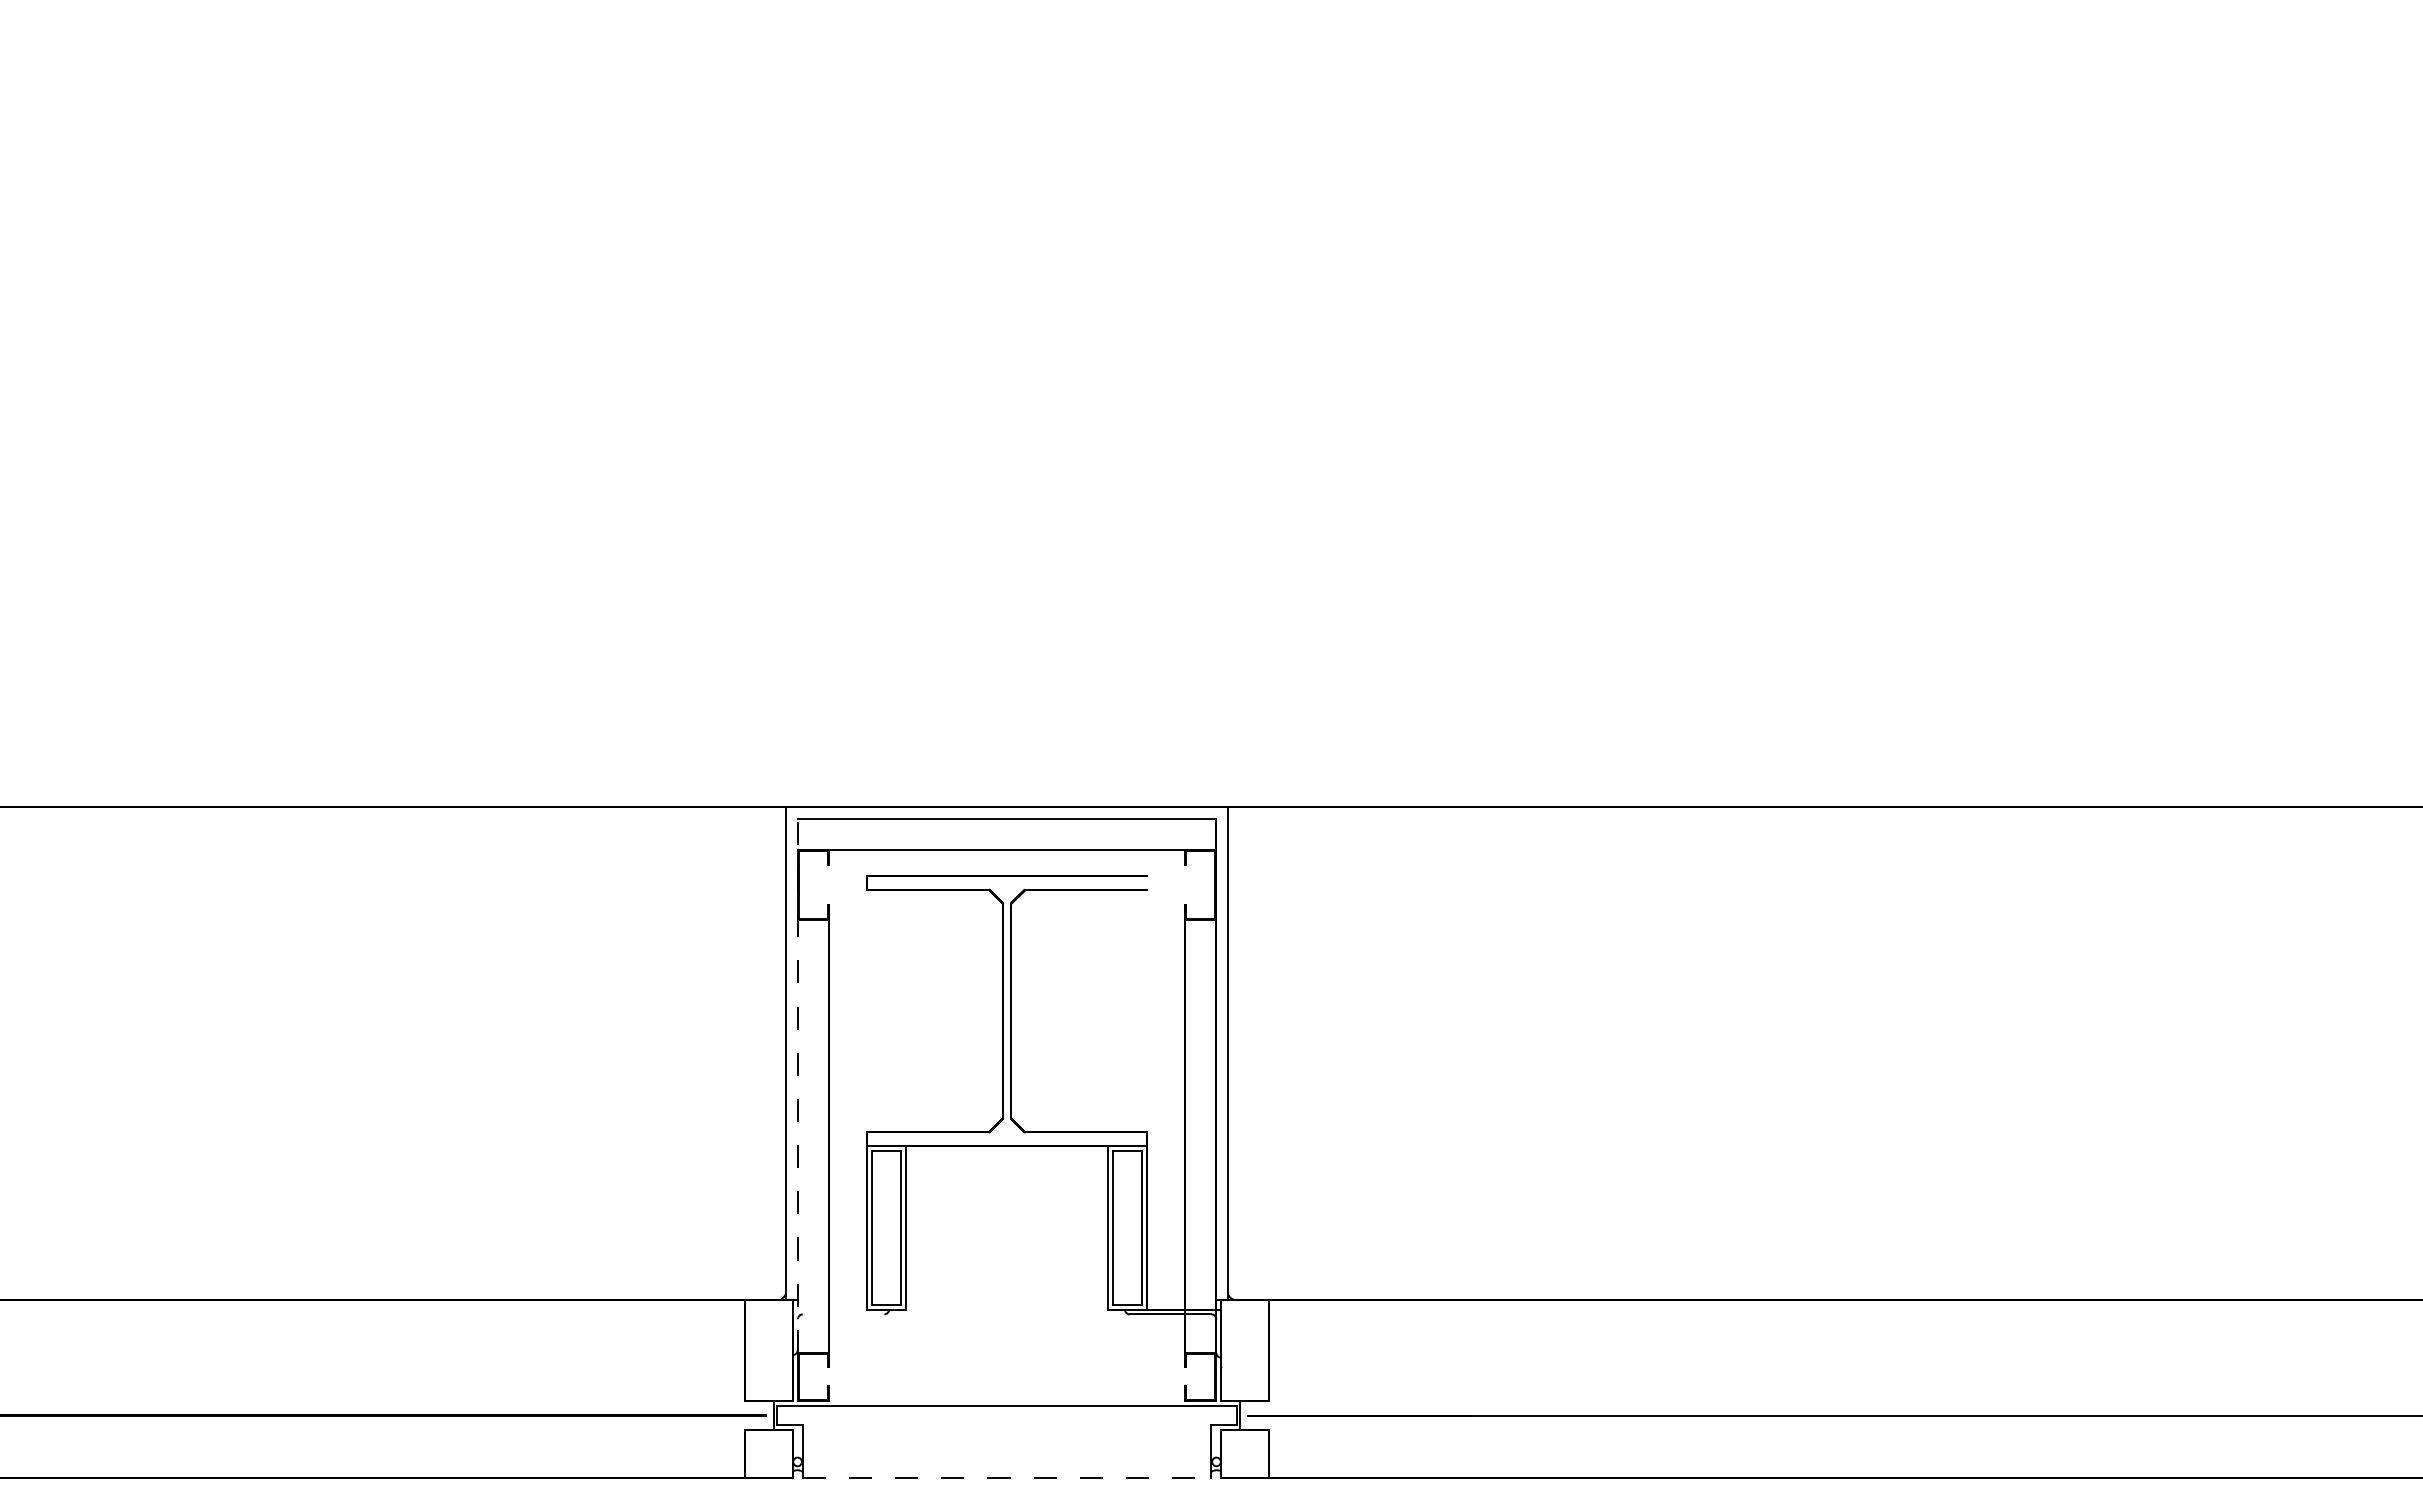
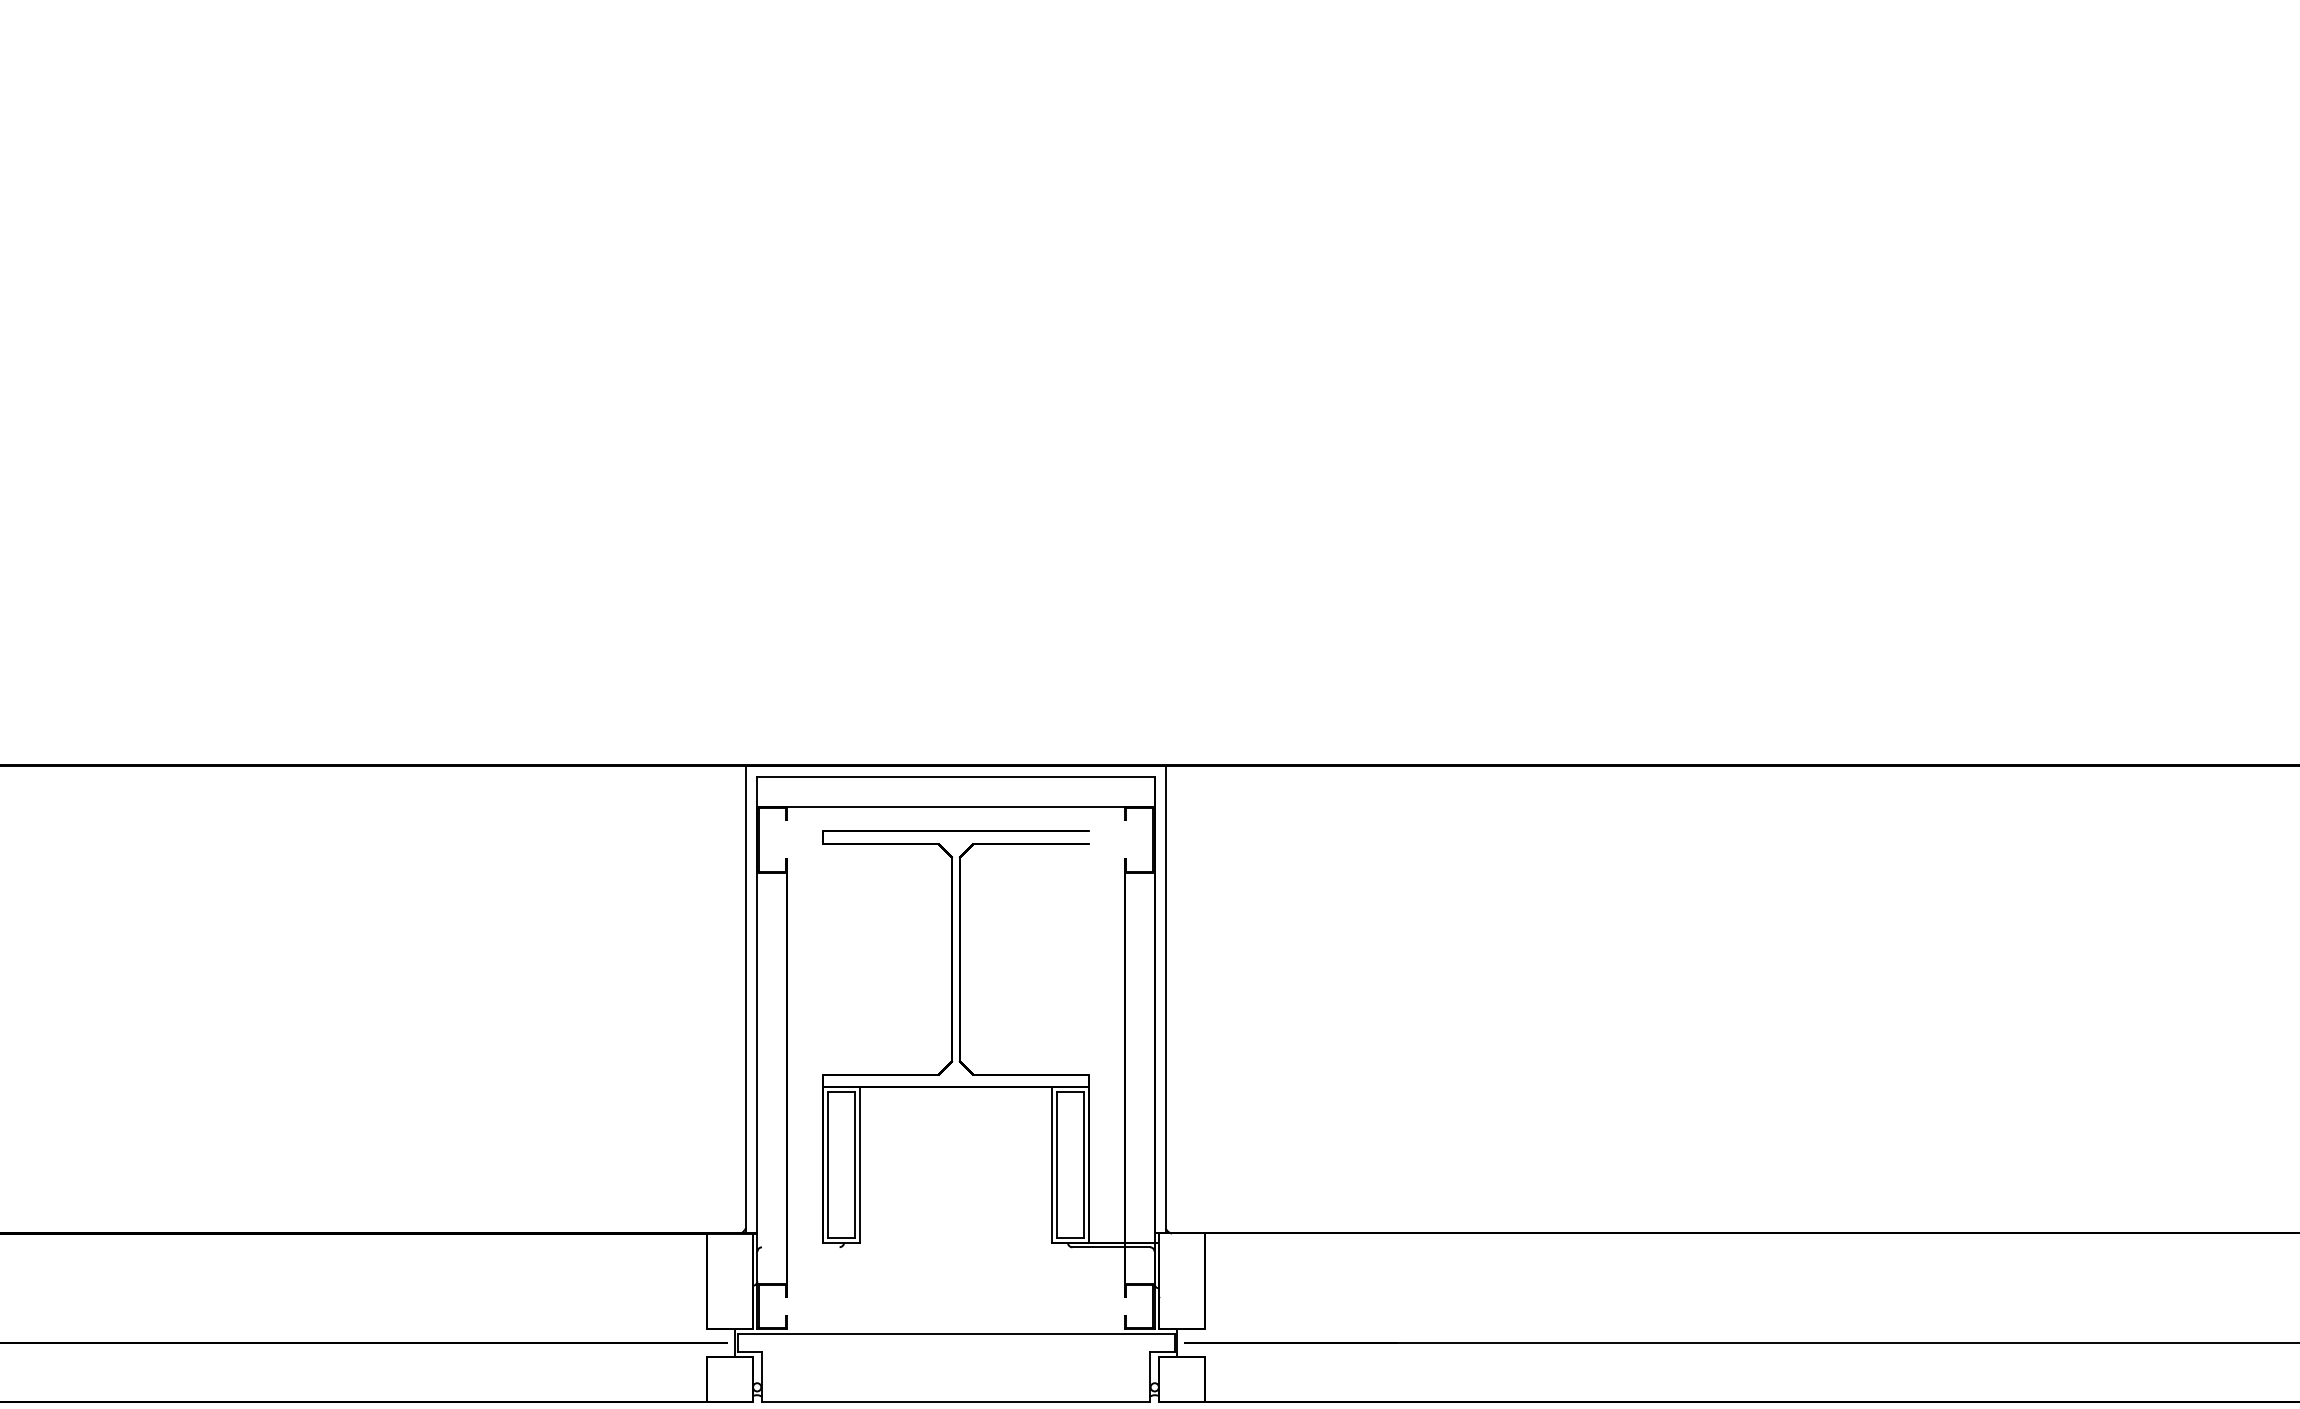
line: (797, 1085) -> (757, 1030), dashed -> solid
line: (1007, 1477) -> (956, 1402), dashed -> solid

